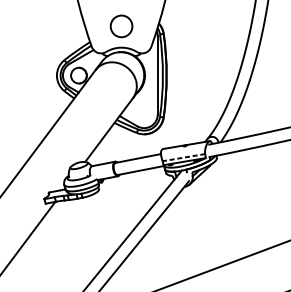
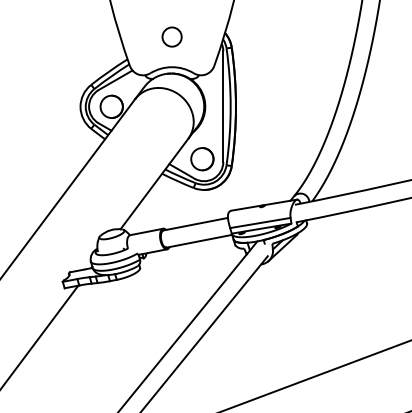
circle: (121, 25) -> (171, 36), size x0.62
circle: (143, 112) -> (202, 159), added
line: (183, 158) -> (260, 223), dashed -> solid

